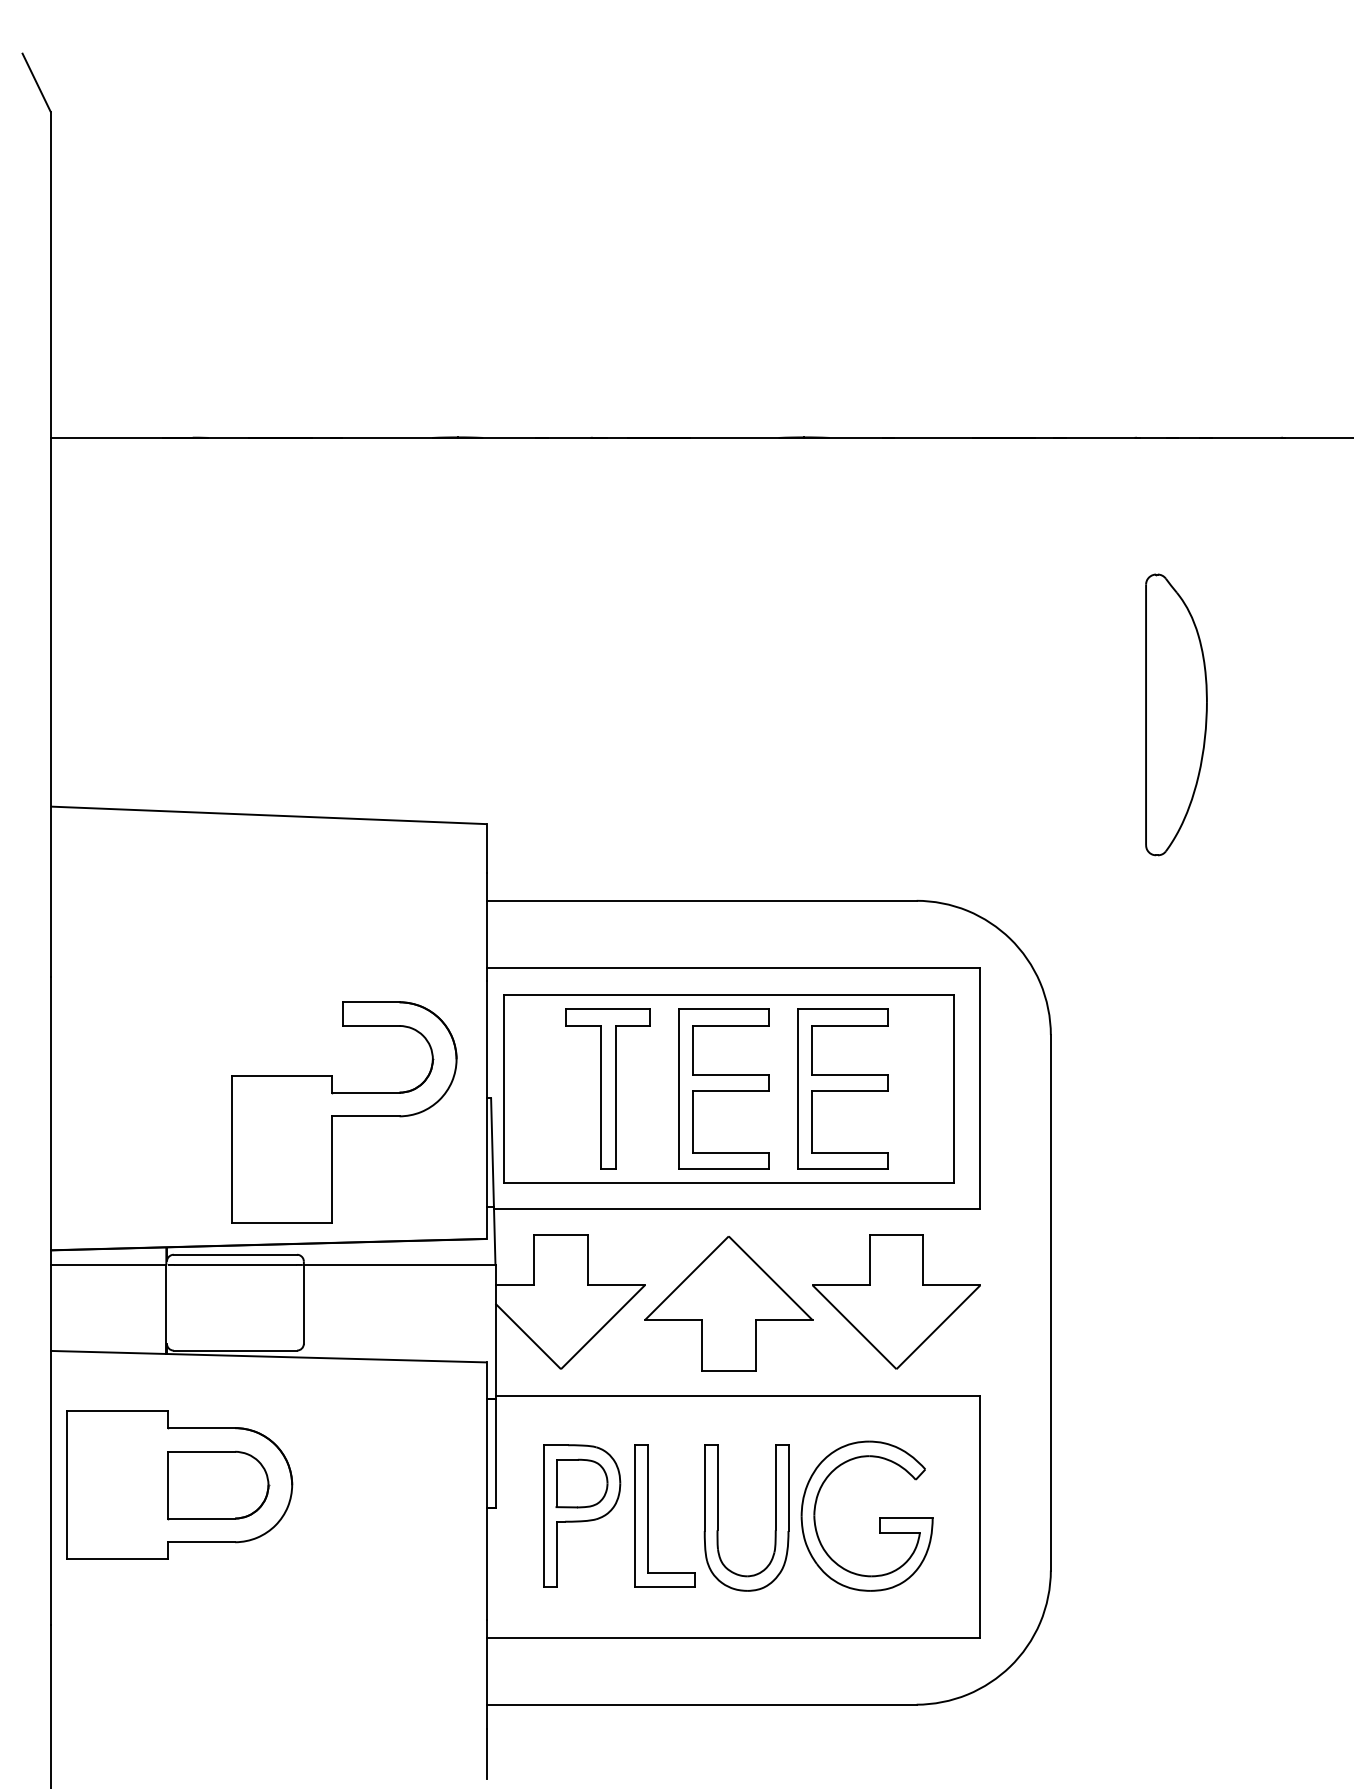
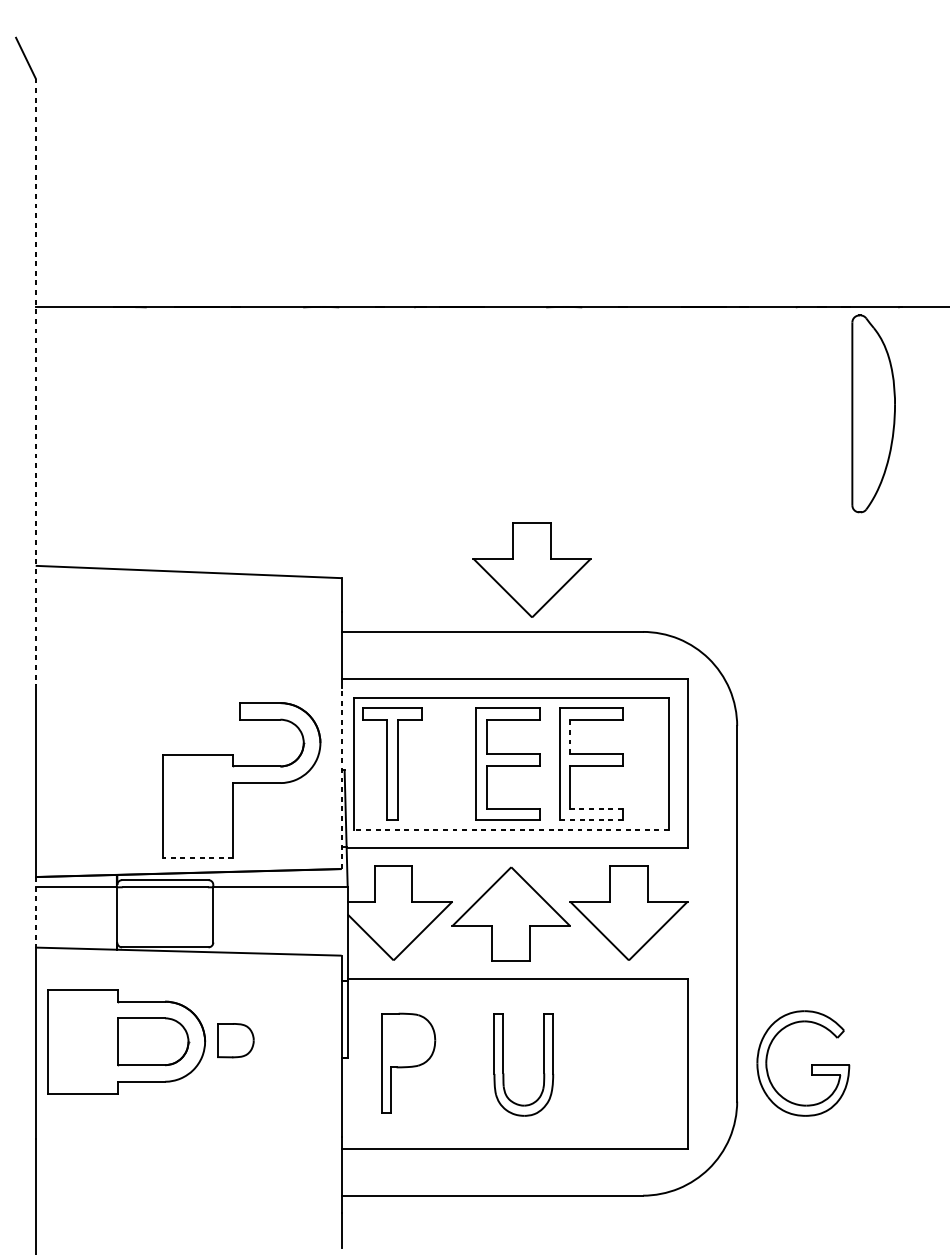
line: (50, 544) -> (35, 382), solid -> dashed
part: (1176, 714) -> (873, 413), moved
part: (758, 812) -> (532, 569), added
line: (812, 1050) -> (570, 736), solid -> dashed
part: (607, 1088) -> (391, 763), moved
line: (486, 1109) -> (341, 778), solid -> dashed
line: (850, 1152) -> (596, 808), solid -> dashed
line: (842, 1169) -> (591, 820), solid -> dashed
line: (728, 1182) -> (511, 829), solid -> dashed
line: (281, 1223) -> (197, 858), solid -> dashed
line: (50, 1301) -> (35, 912), solid -> dashed
part: (581, 1483) -> (235, 1040), moved
part: (648, 1515) -> (455, 1063), removed
part: (879, 1517) -> (811, 1064), moved

